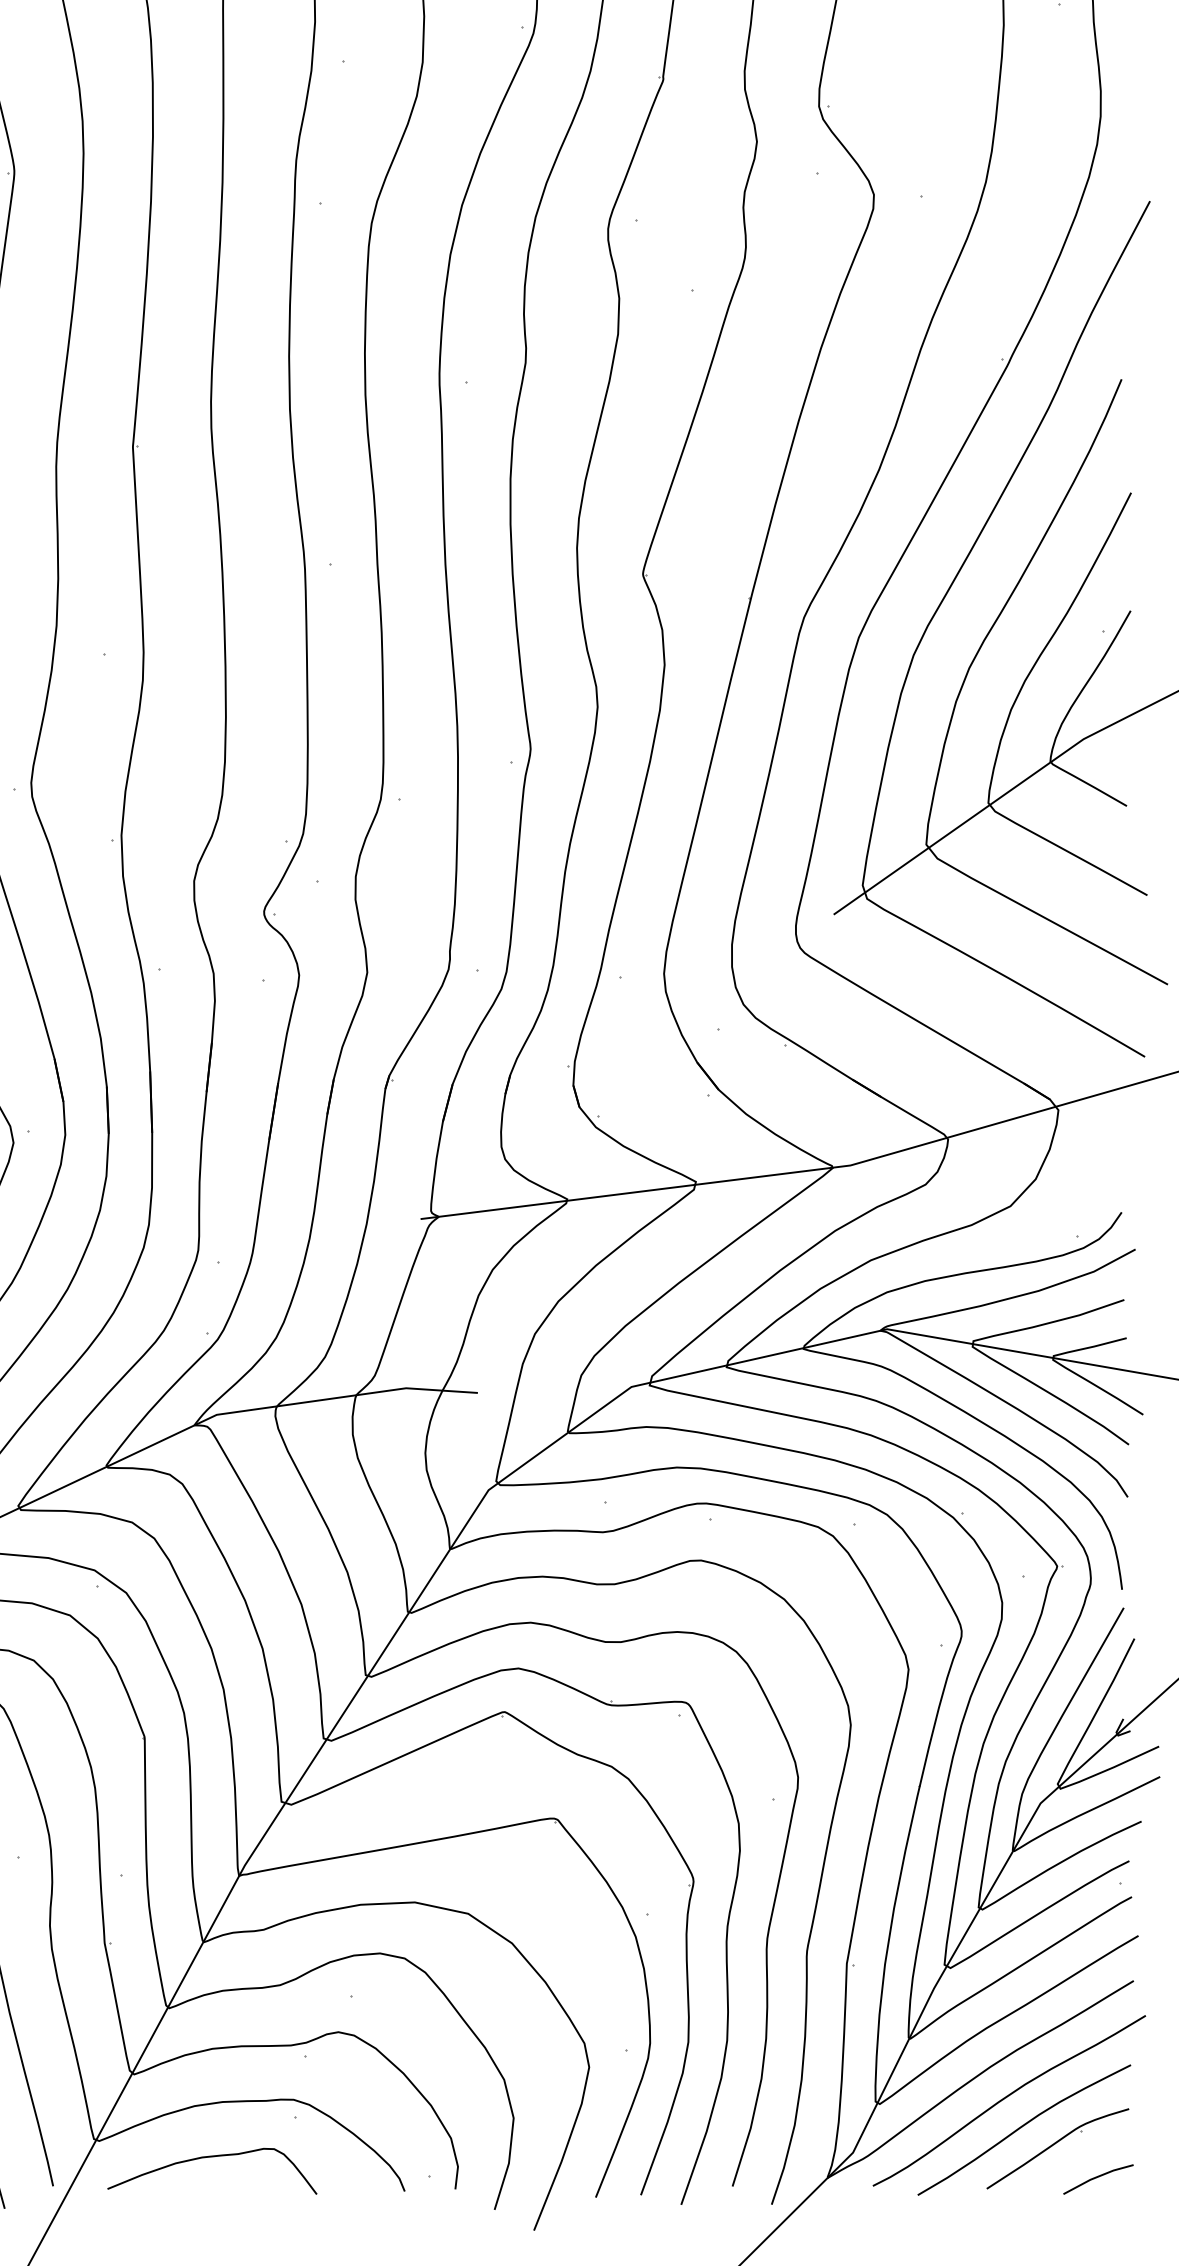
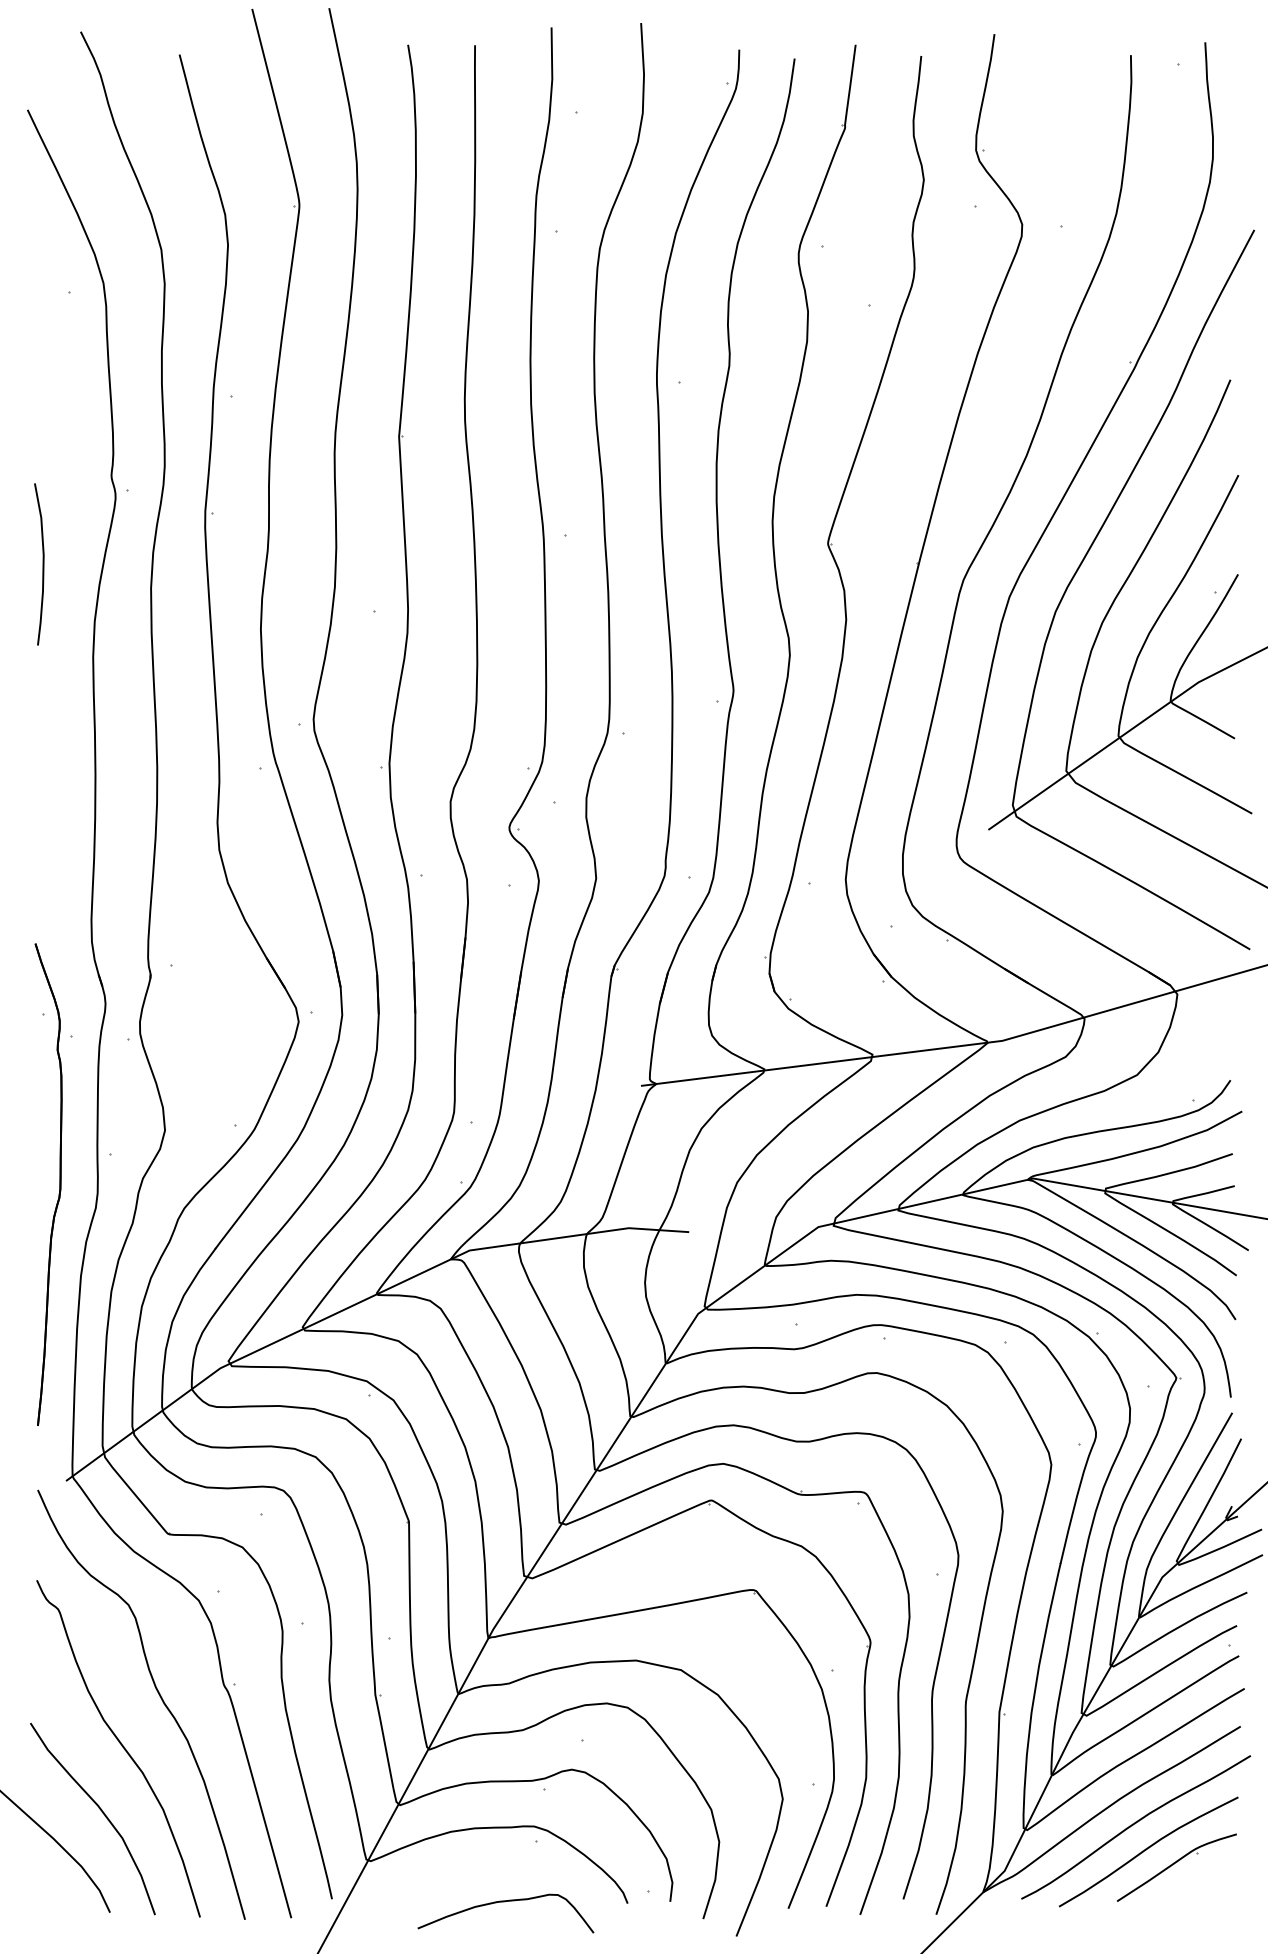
curve: (211, 2158) -> (505, 1902), moved
line: (1097, 2178) -> (1210, 1892), removed

